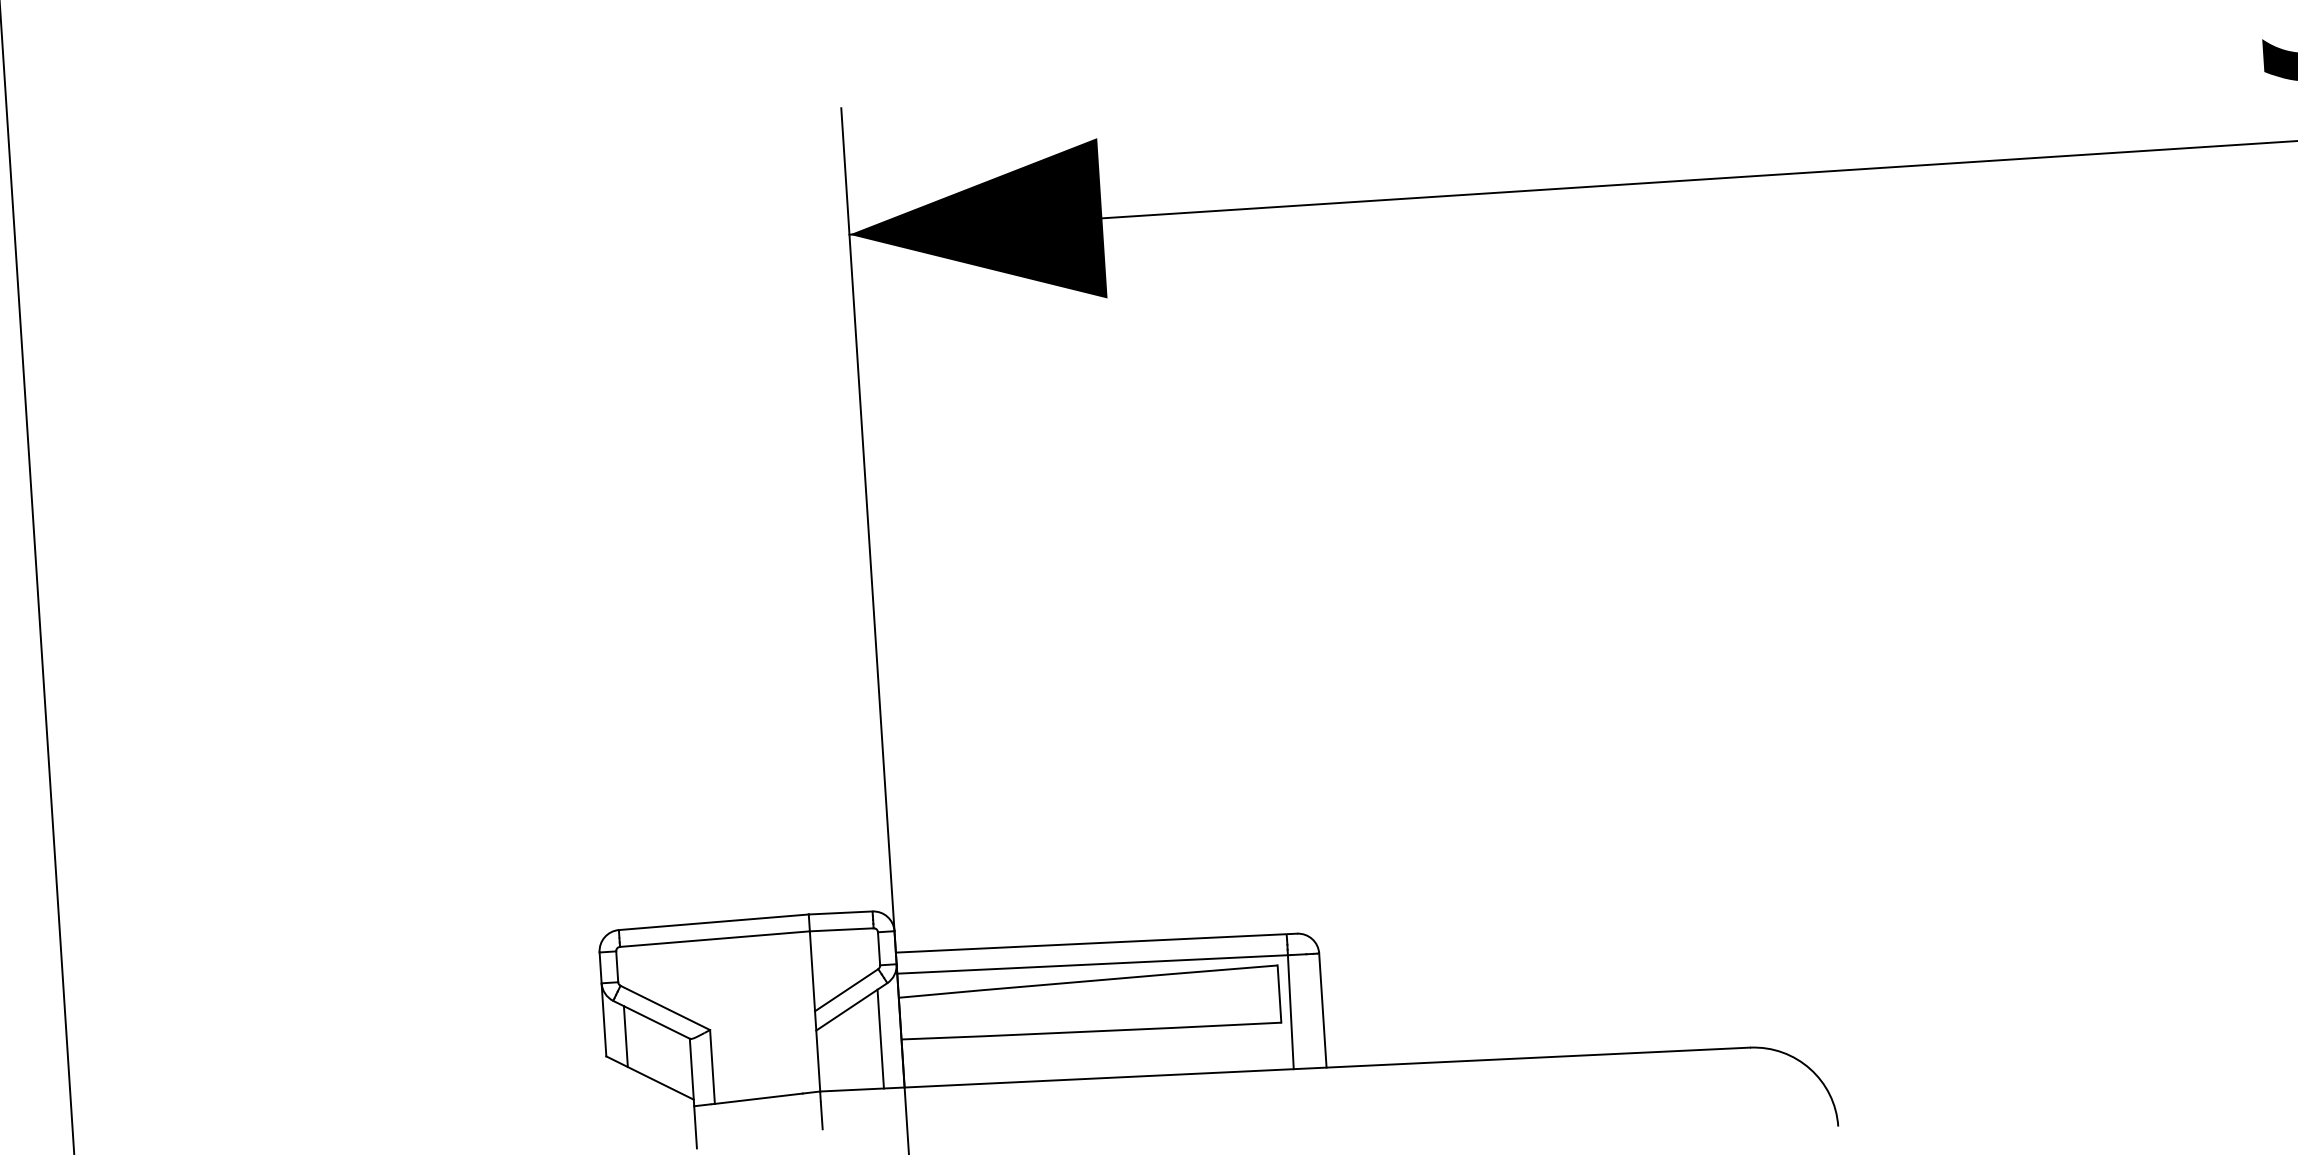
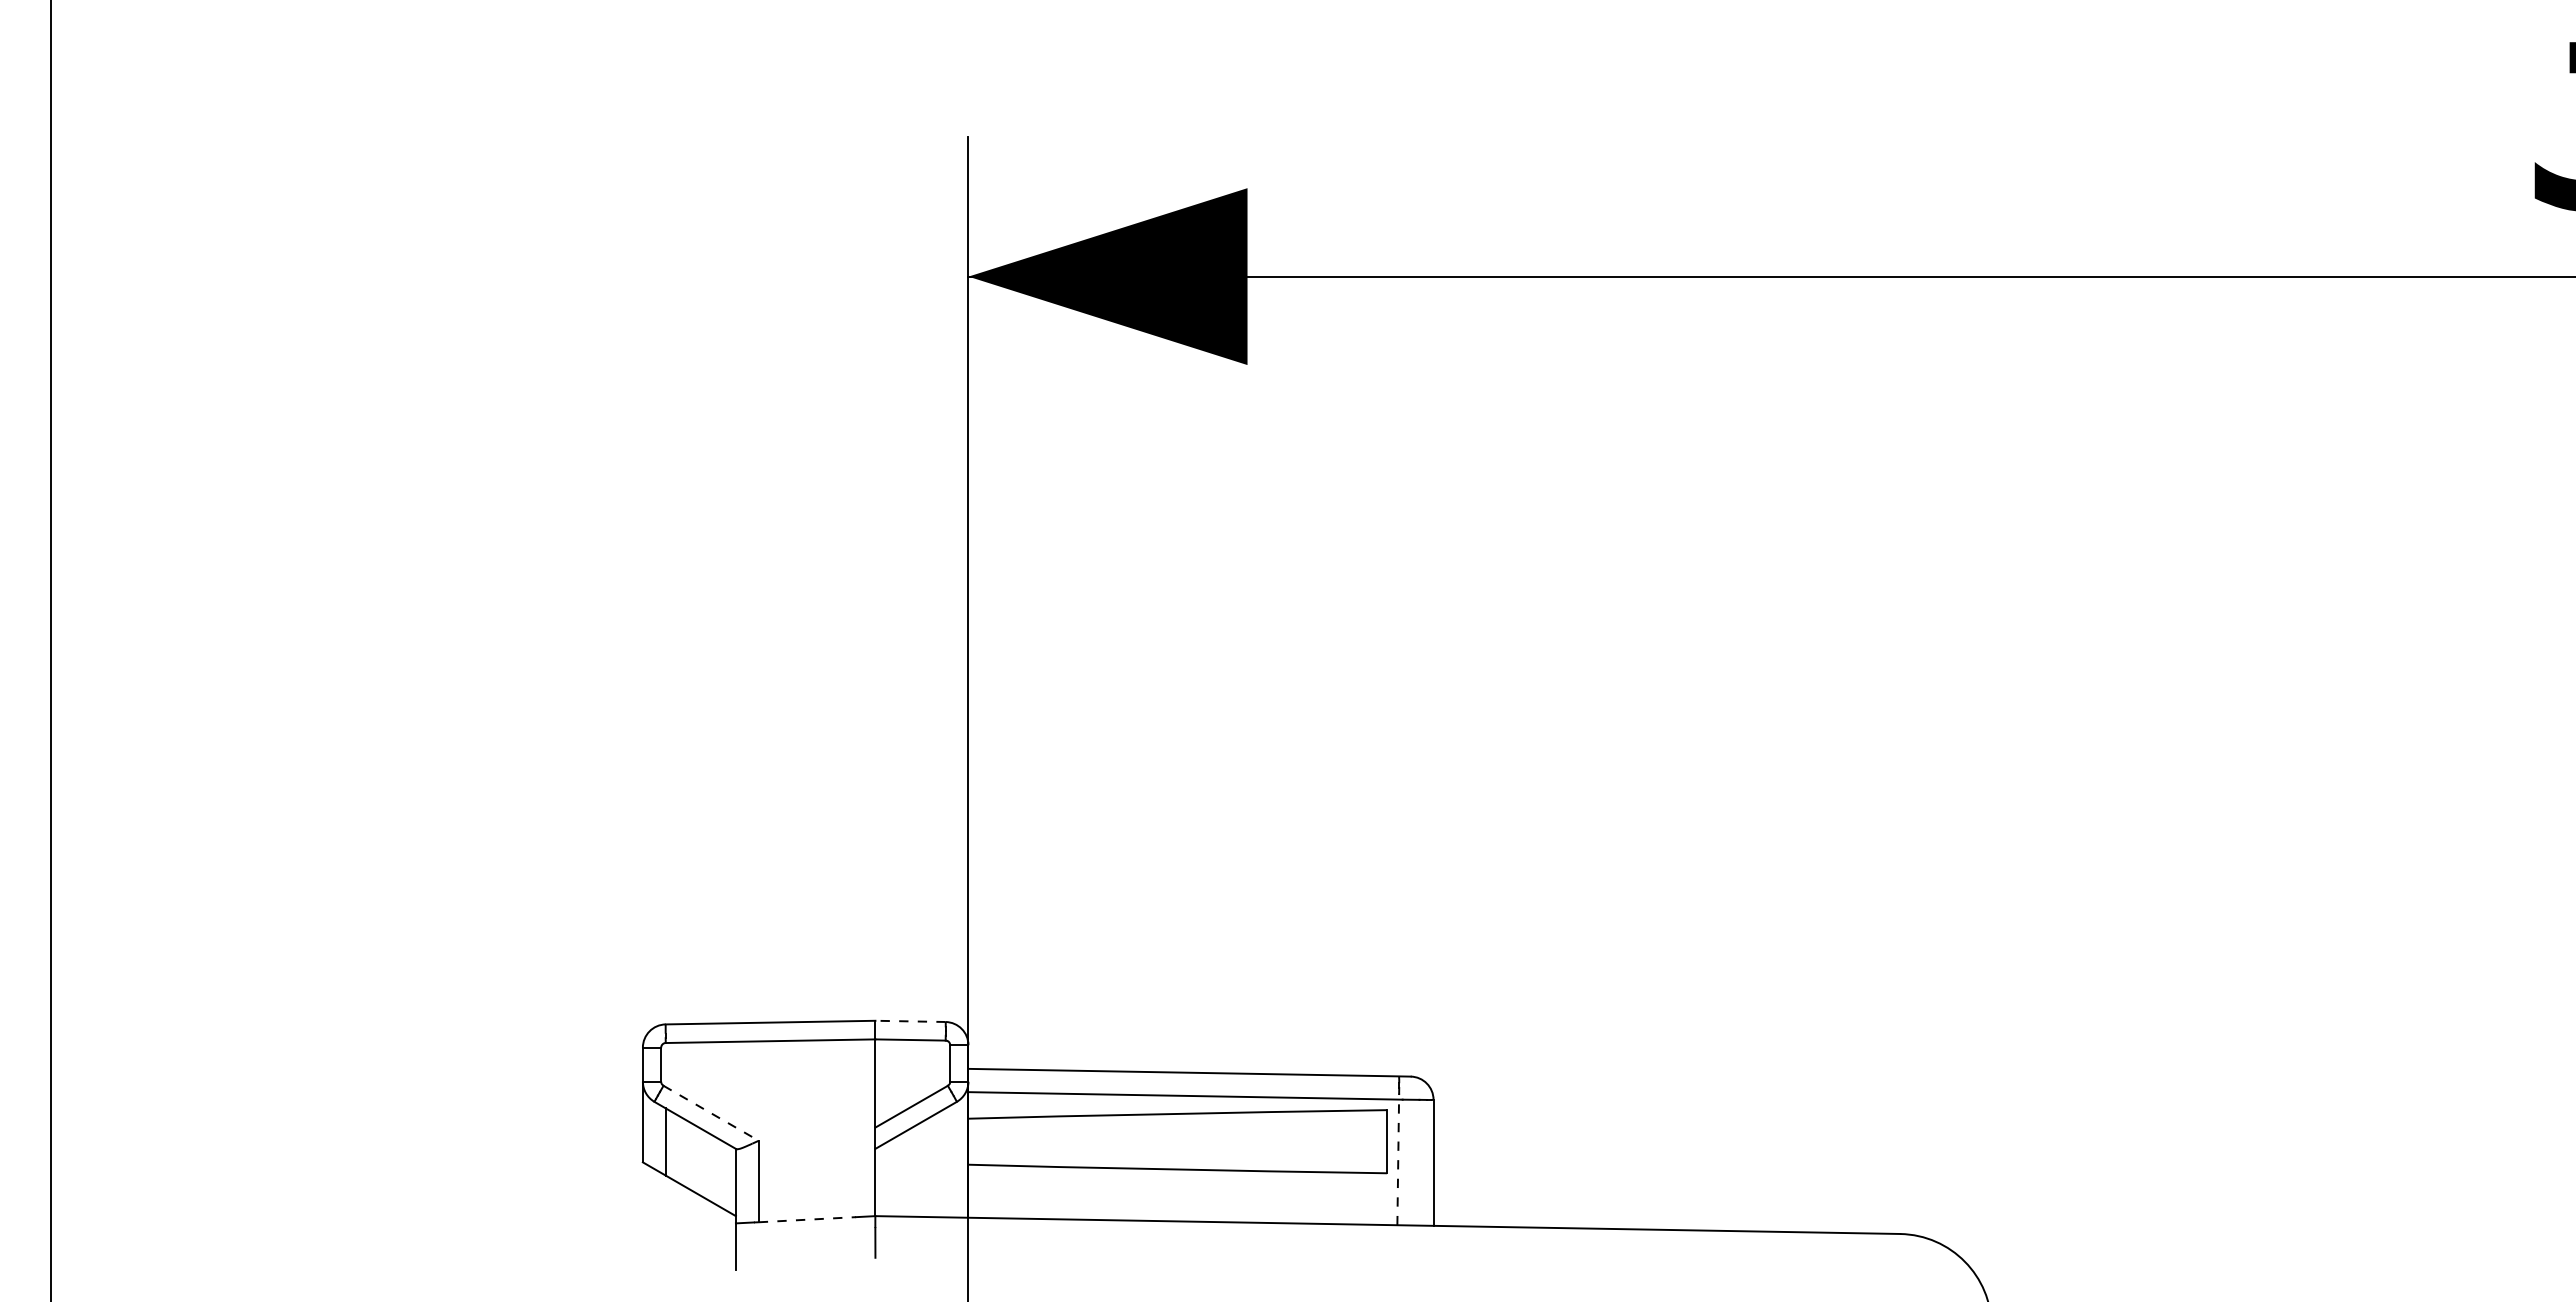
line: (840, 913) -> (910, 1021), solid -> dashed
line: (665, 1008) -> (711, 1113), solid -> dashed
line: (1290, 1009) -> (1398, 1159), solid -> dashed
line: (880, 1038) -> (945, 1162), removed
line: (758, 1098) -> (807, 1219), solid -> dashed

